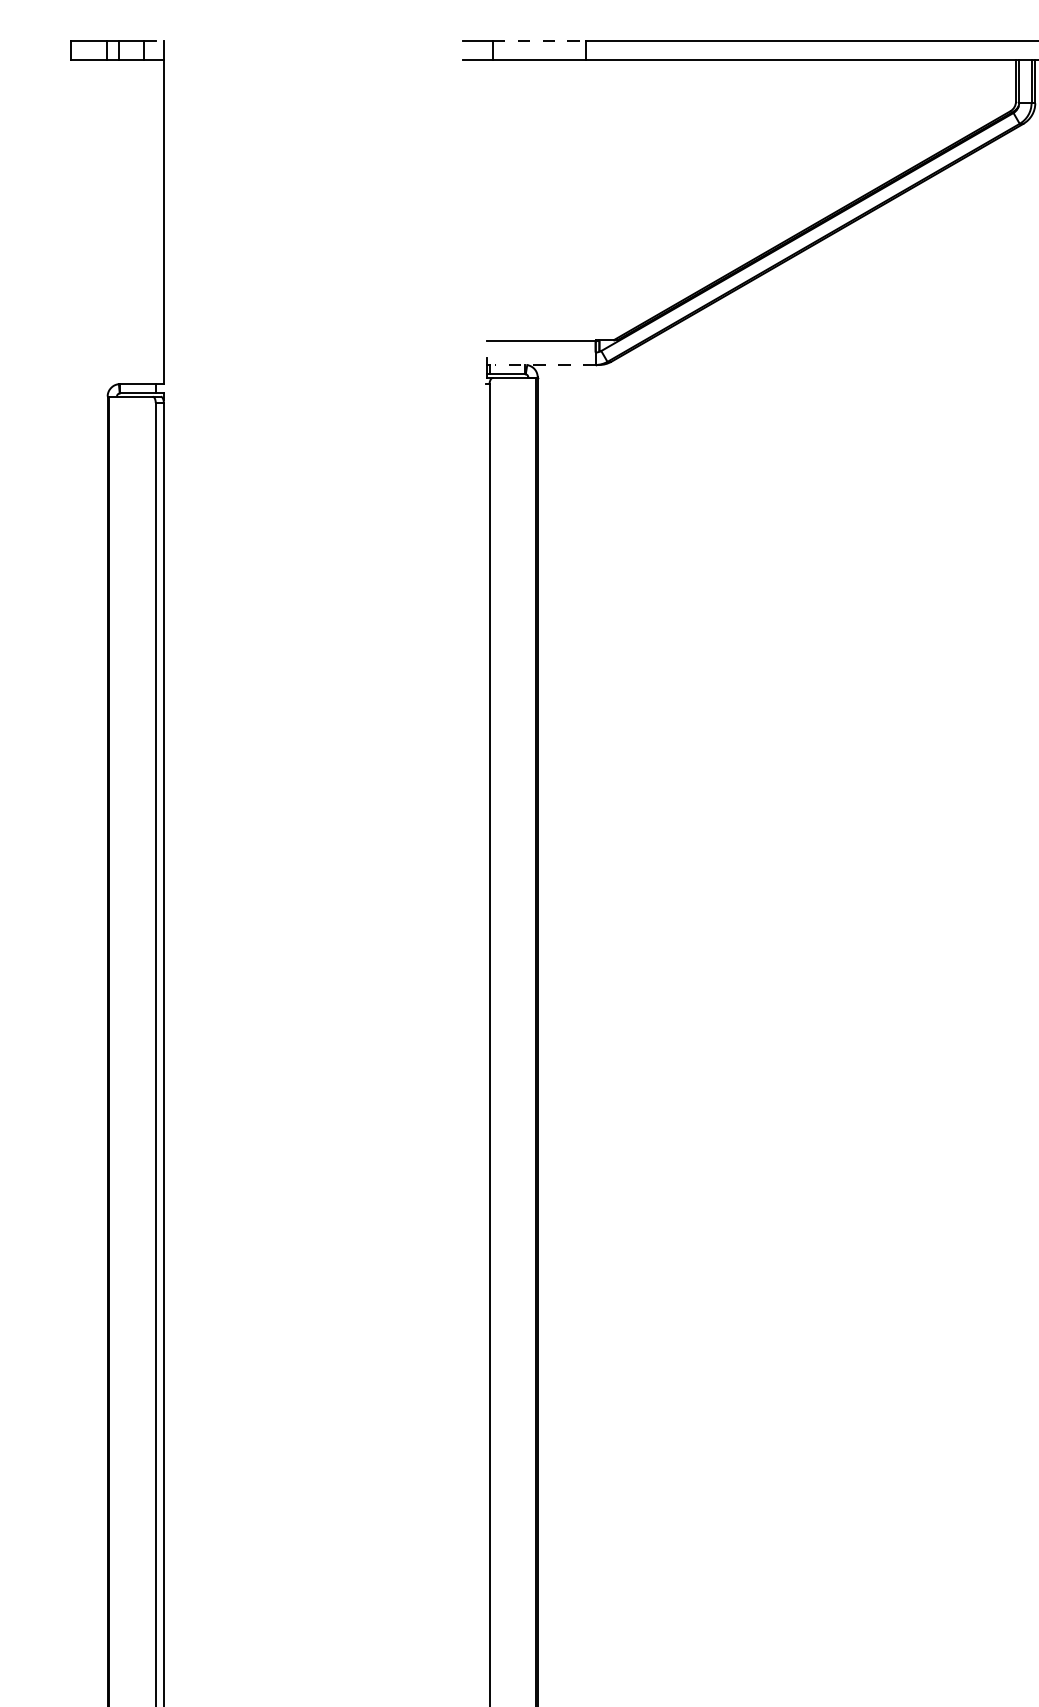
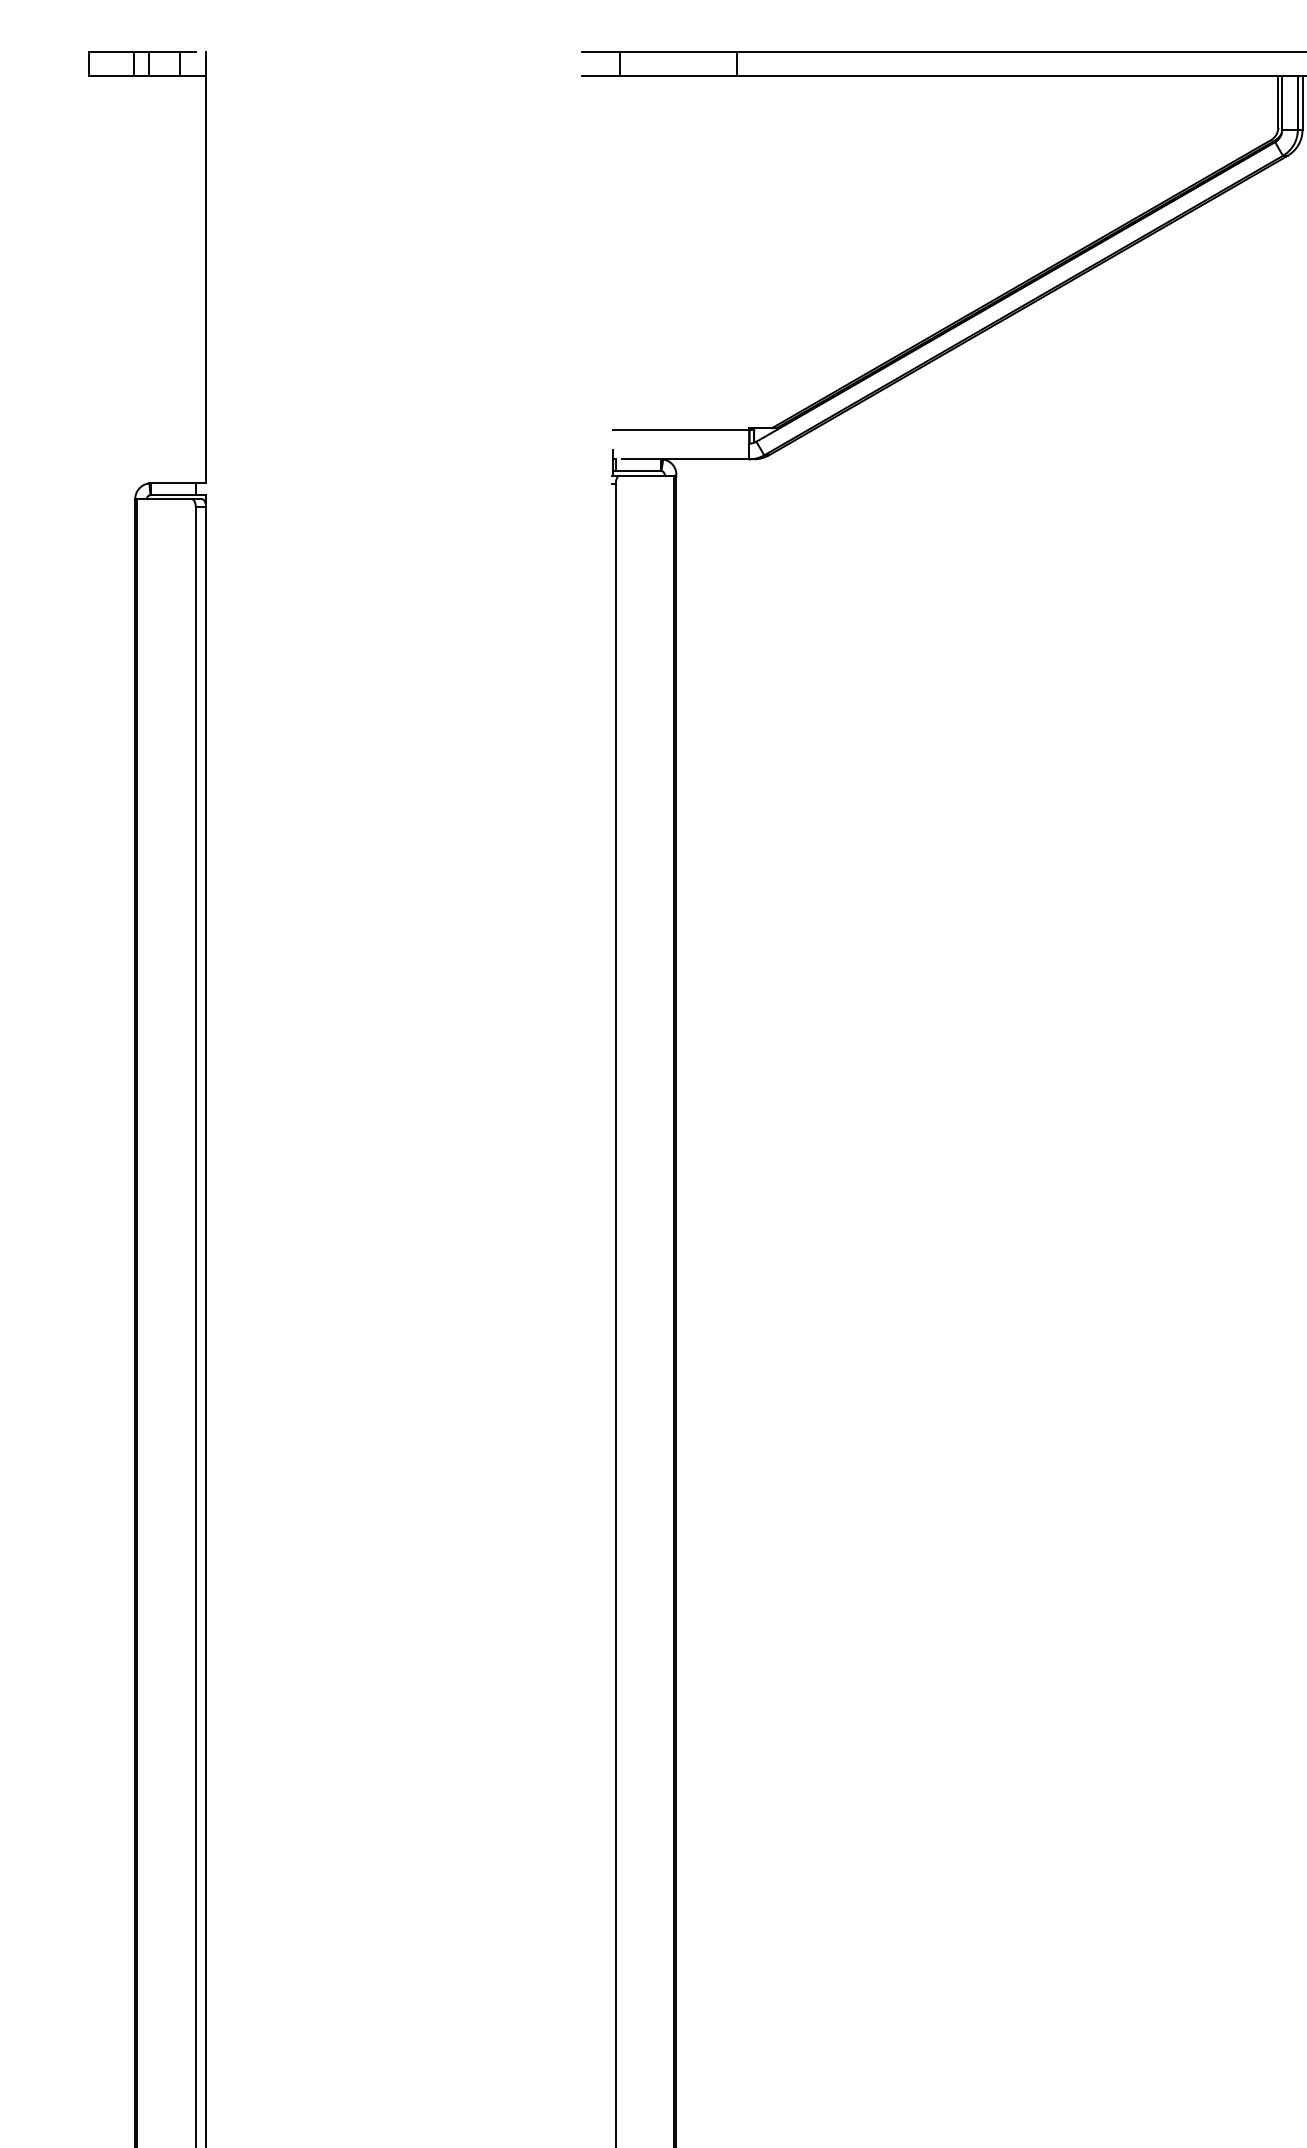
line: (539, 41) -> (678, 52), dashed -> solid
line: (544, 365) -> (685, 459), dashed -> solid

